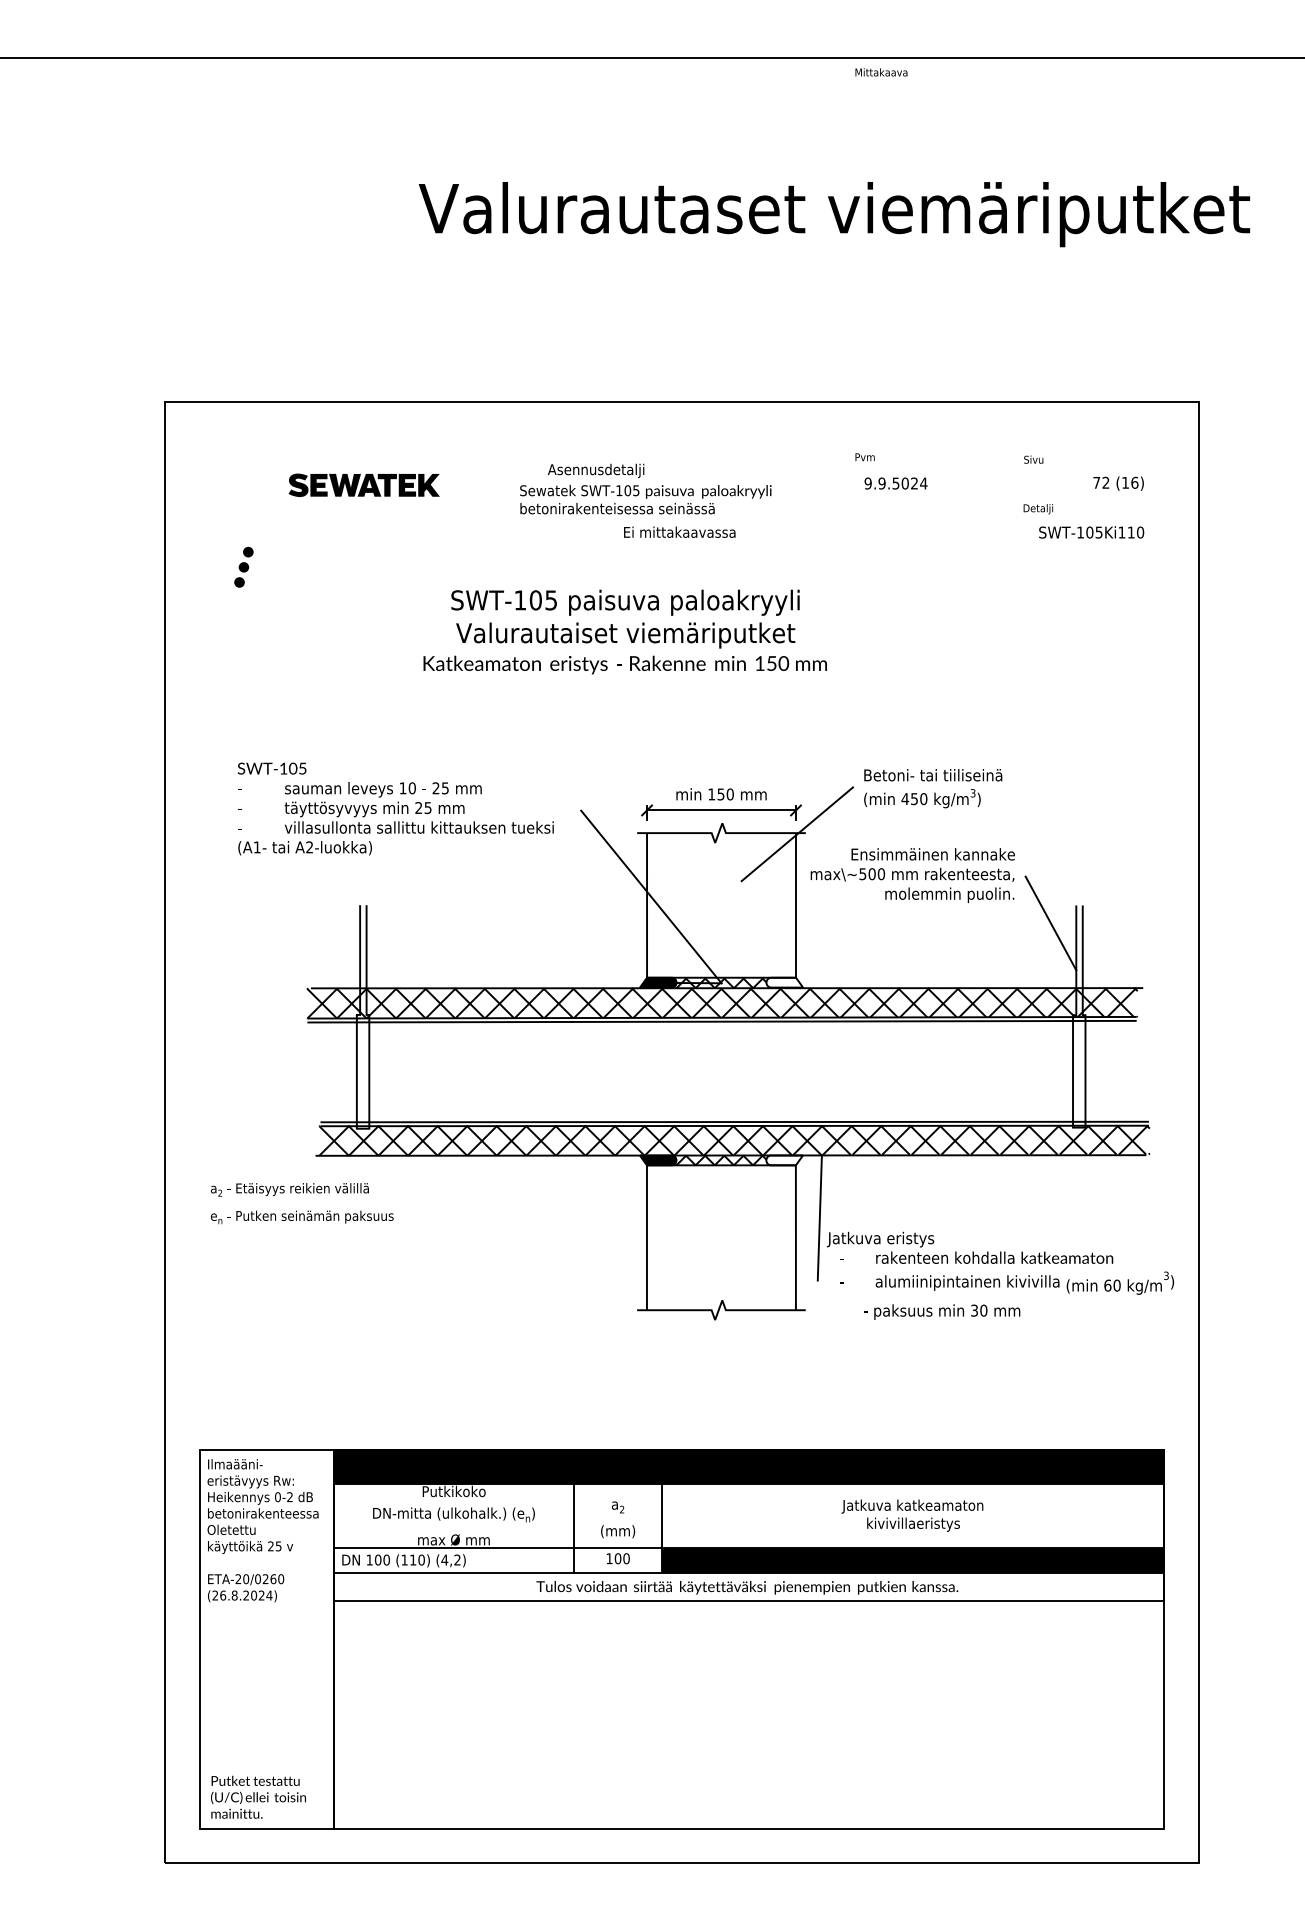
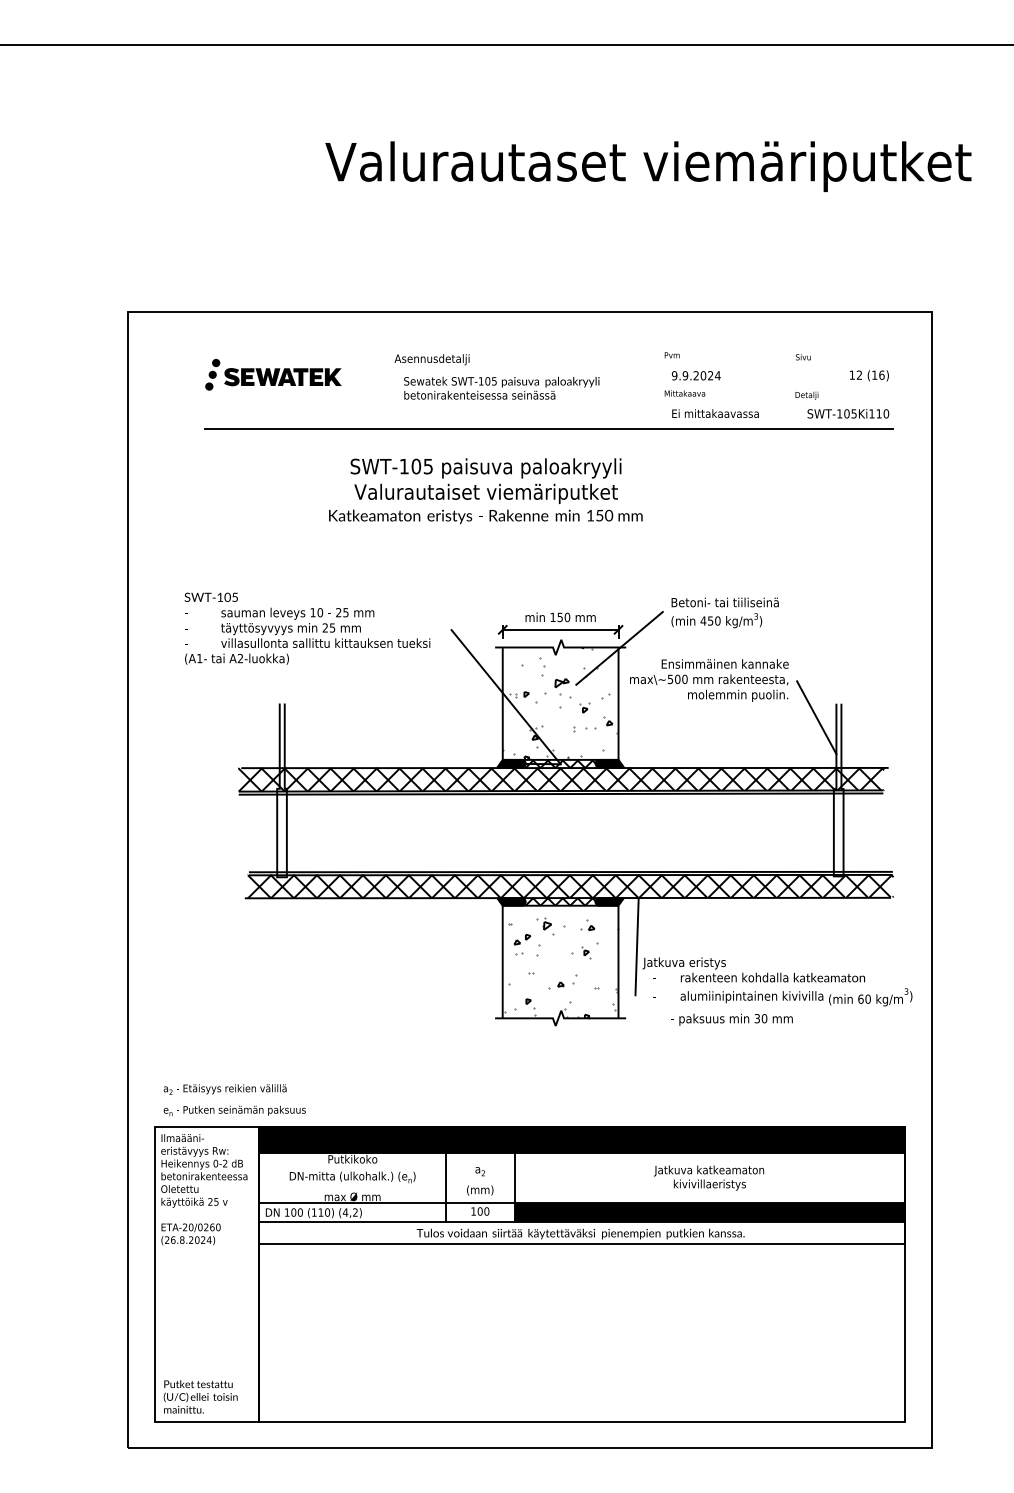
text: (881, 72) -> (685, 393), moved
text: (596, 470) -> (432, 359), moved
text: (1096, 482) -> (852, 374), 72 -> 12
text: (895, 483) -> (695, 375), 9.9.5024 -> 9.9.2024
text: (679, 531) -> (715, 413), moved
line: (706, 551) -> (548, 428), added
part: (243, 566) -> (212, 374), moved
hatch: (720, 905) -> (559, 703), added
fill: (784, 982) -> (609, 763), added
fill: (784, 1160) -> (609, 901), added
text: (301, 1203) -> (234, 1100), moved
hatch: (722, 1245) -> (561, 968), added

